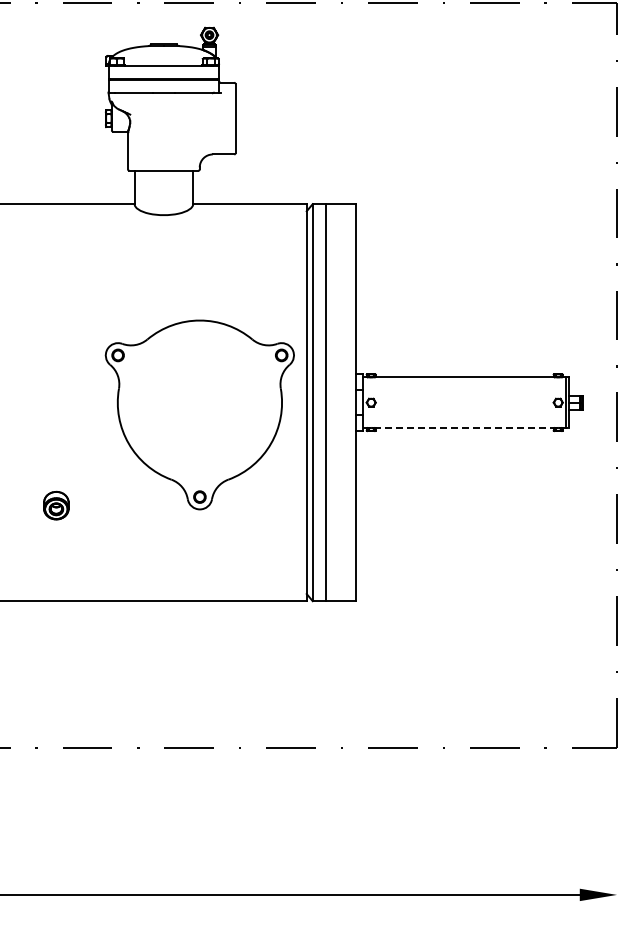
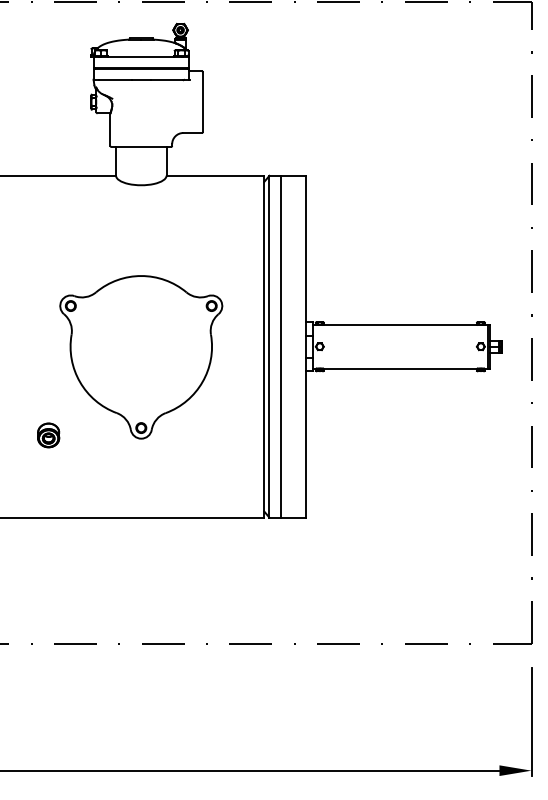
part: (199, 414) -> (140, 356), moved
line: (466, 428) -> (401, 368), dashed -> solid
line: (617, 838) -> (531, 722), added

